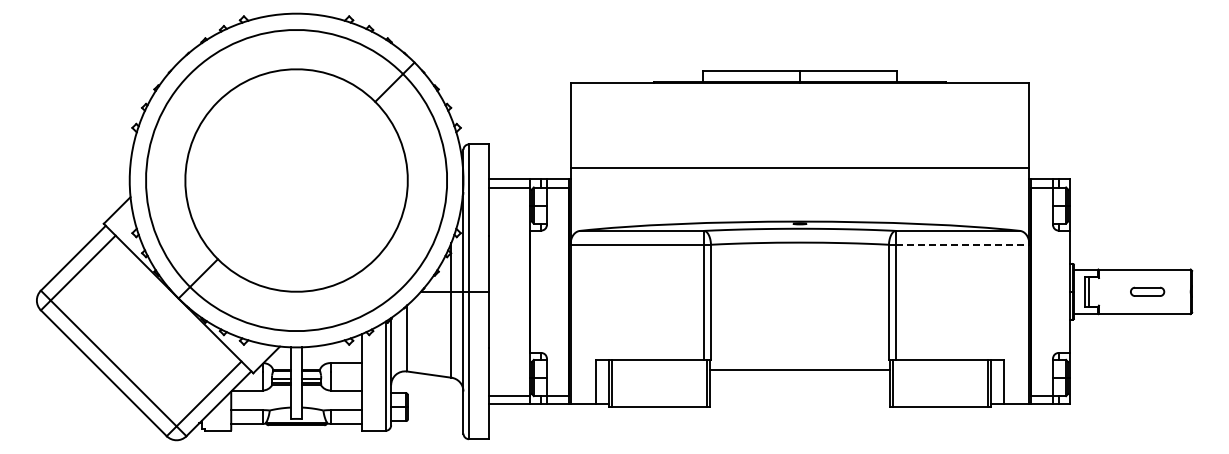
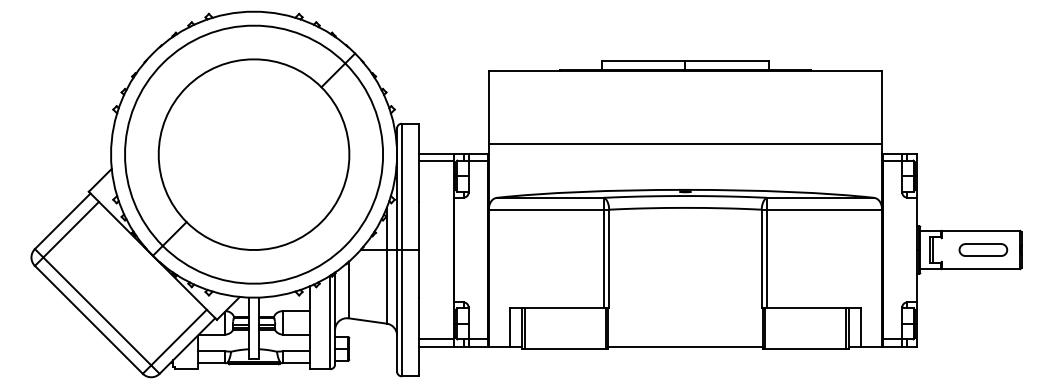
line: (962, 244) -> (824, 209), dashed -> solid
part: (1147, 291) -> (983, 249), size x1.67
line: (799, 370) -> (685, 346), moved

